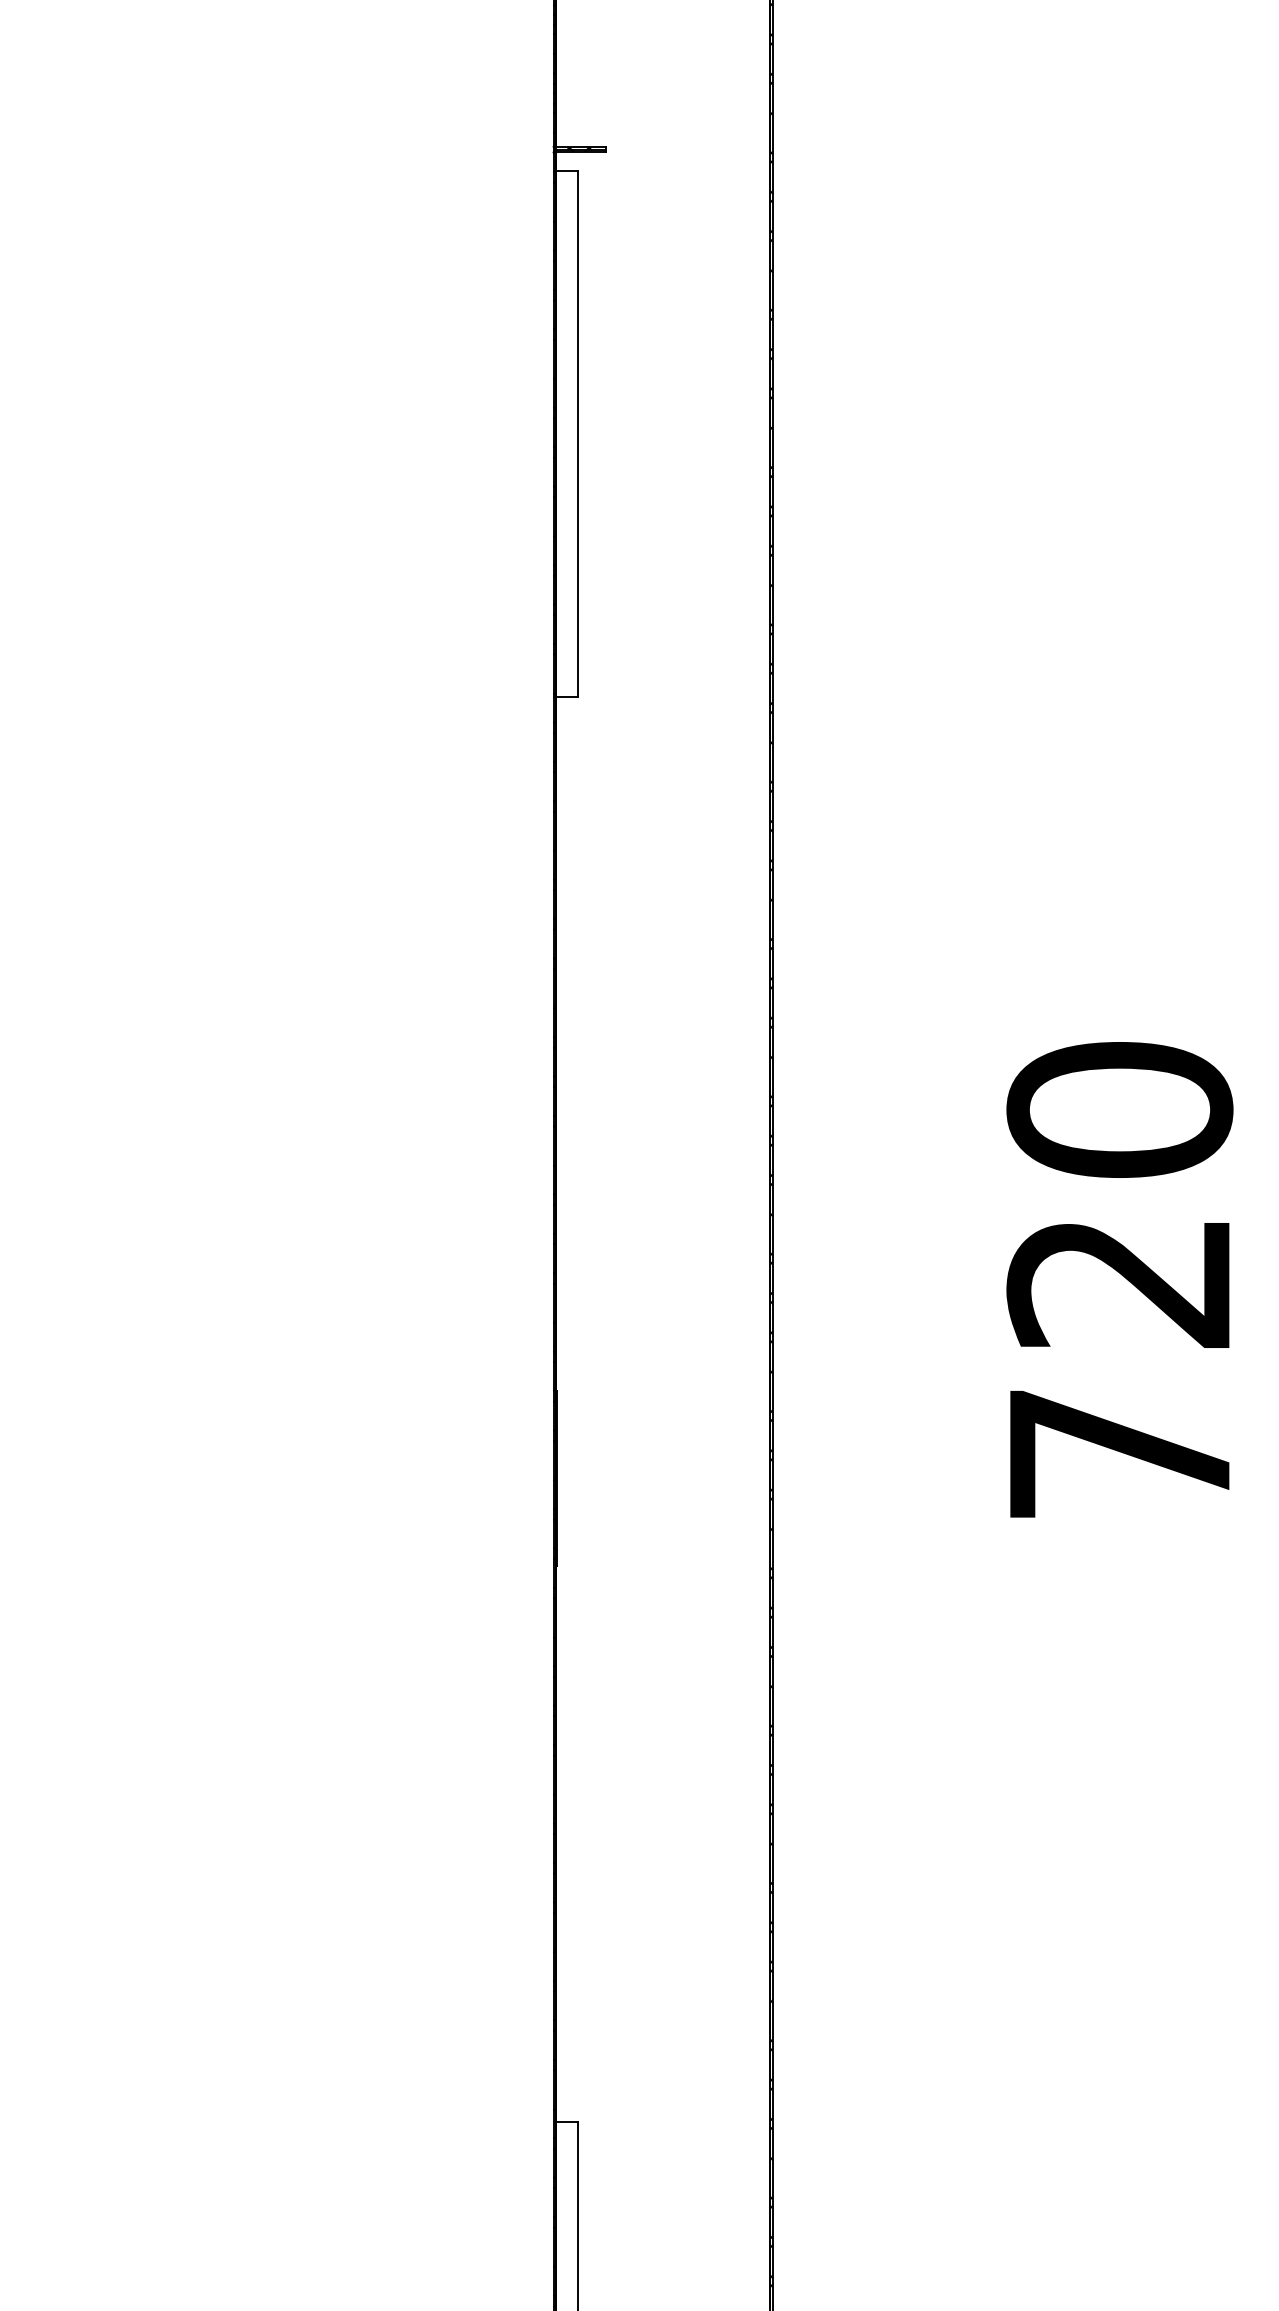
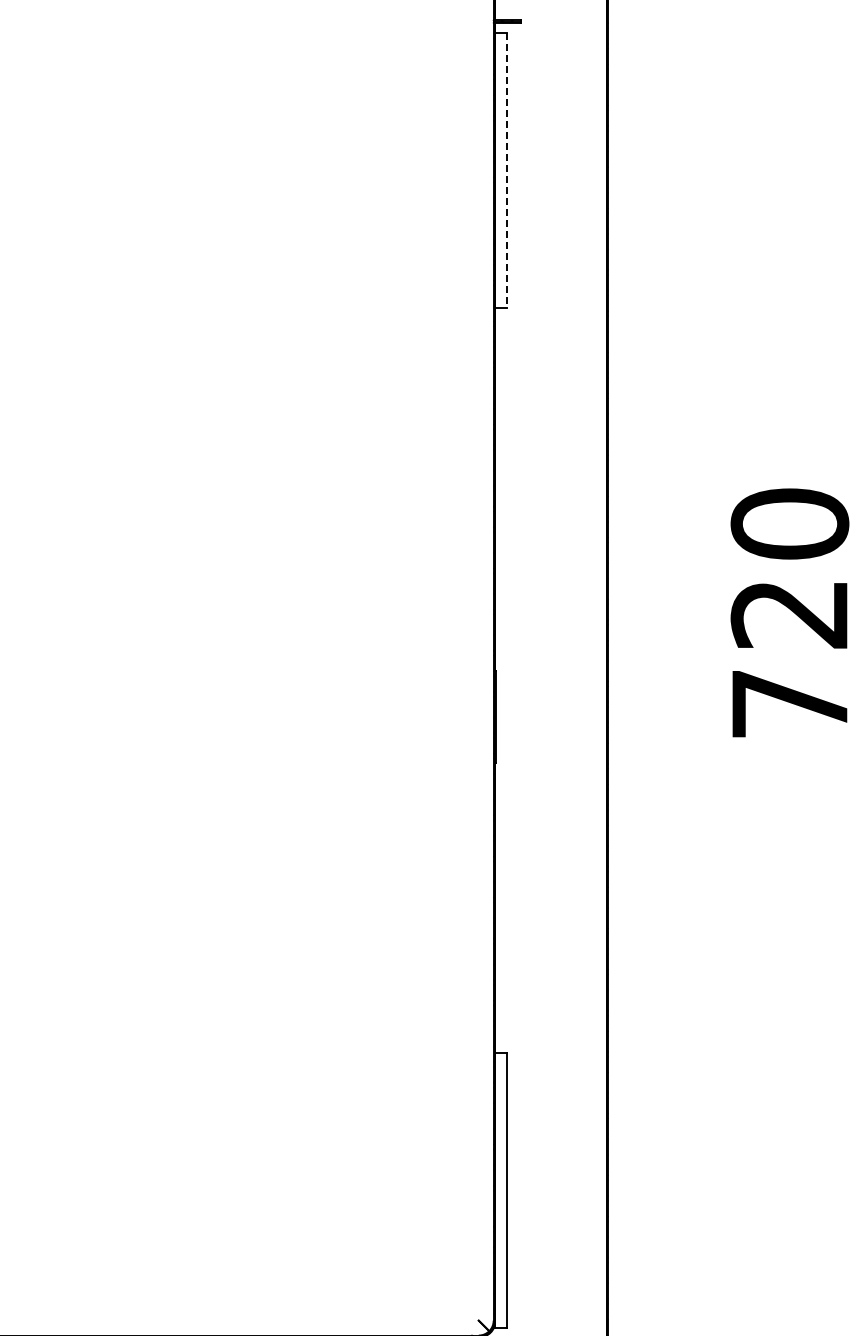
line: (578, 434) -> (506, 170), solid -> dashed

